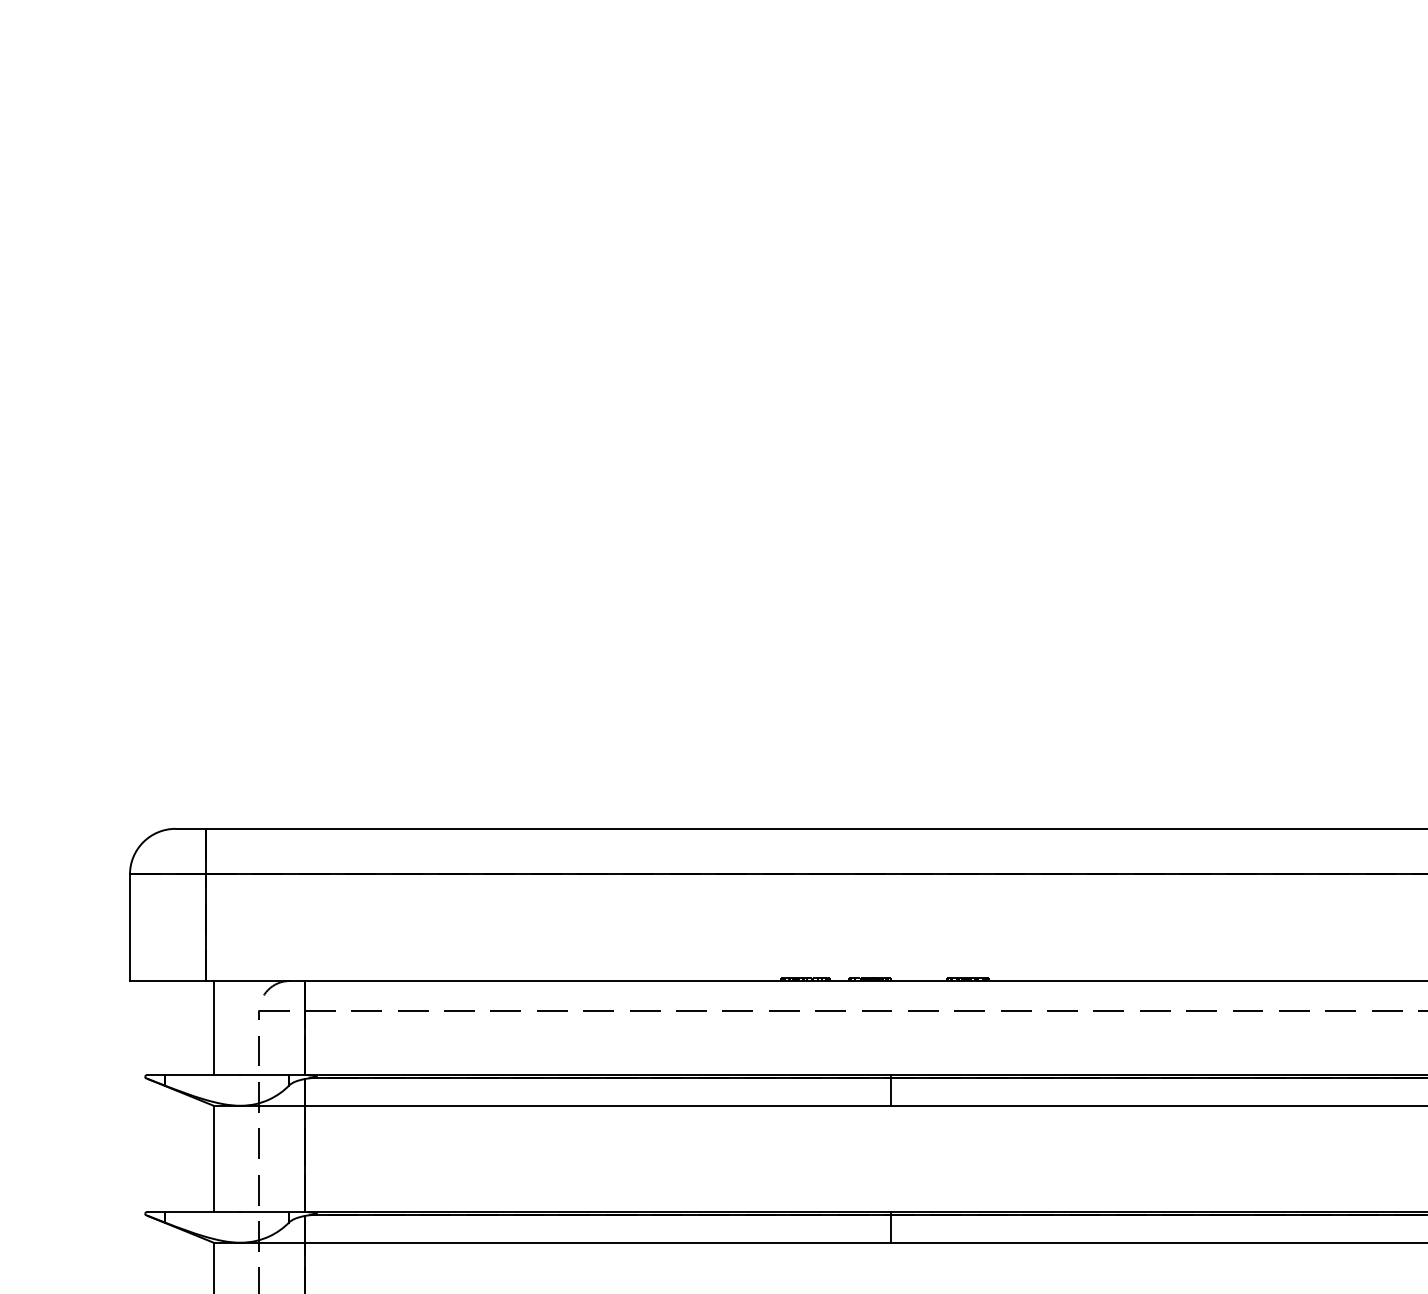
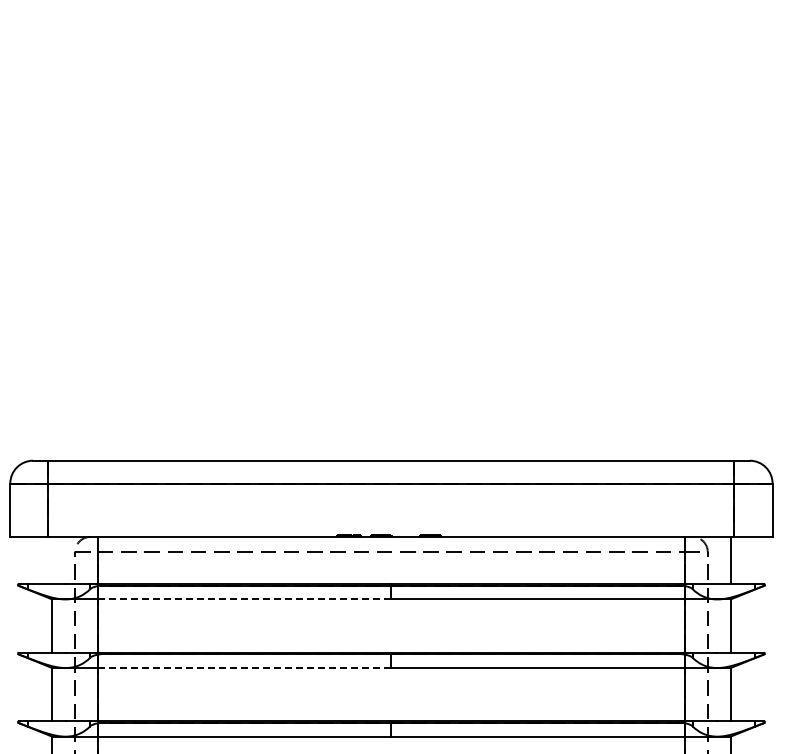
line: (214, 1028) -> (52, 560), removed
line: (597, 1105) -> (244, 599), solid -> dashed
line: (597, 1243) -> (244, 668), solid -> dashed

